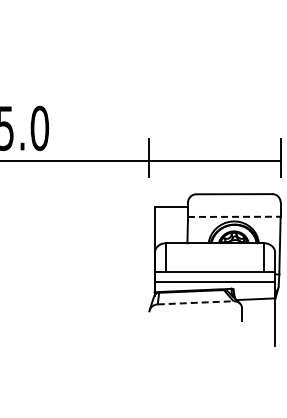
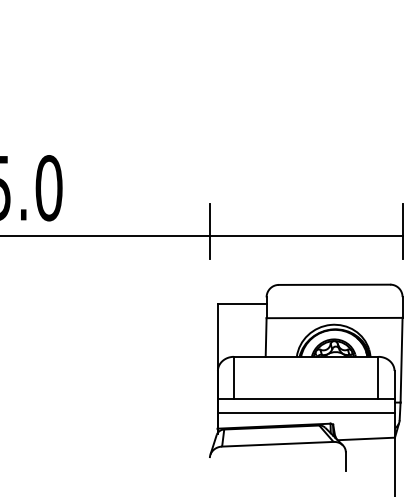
line: (234, 216) -> (334, 317), dashed -> solid
line: (195, 302) -> (277, 443), dashed -> solid

